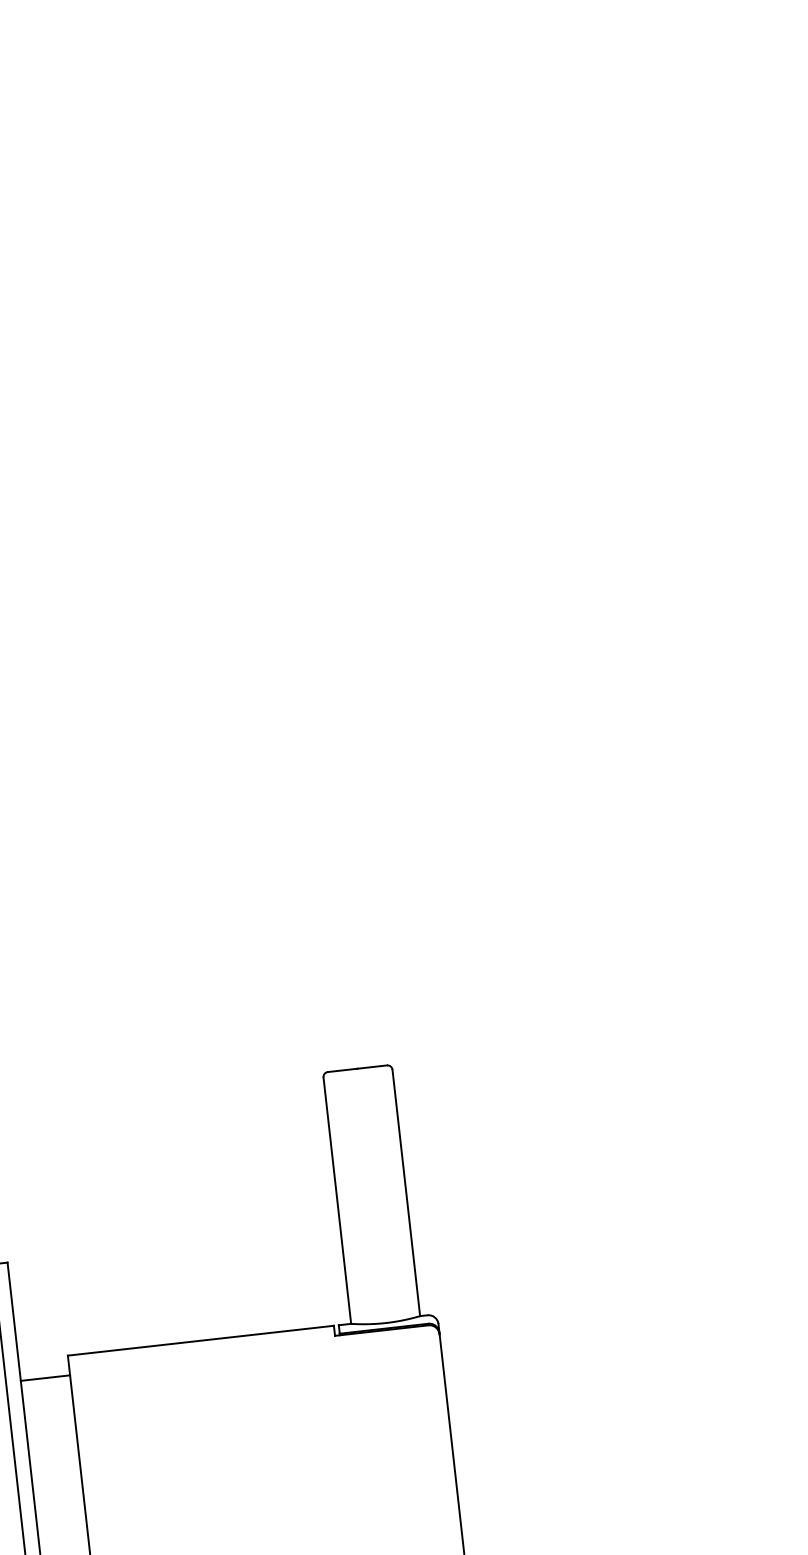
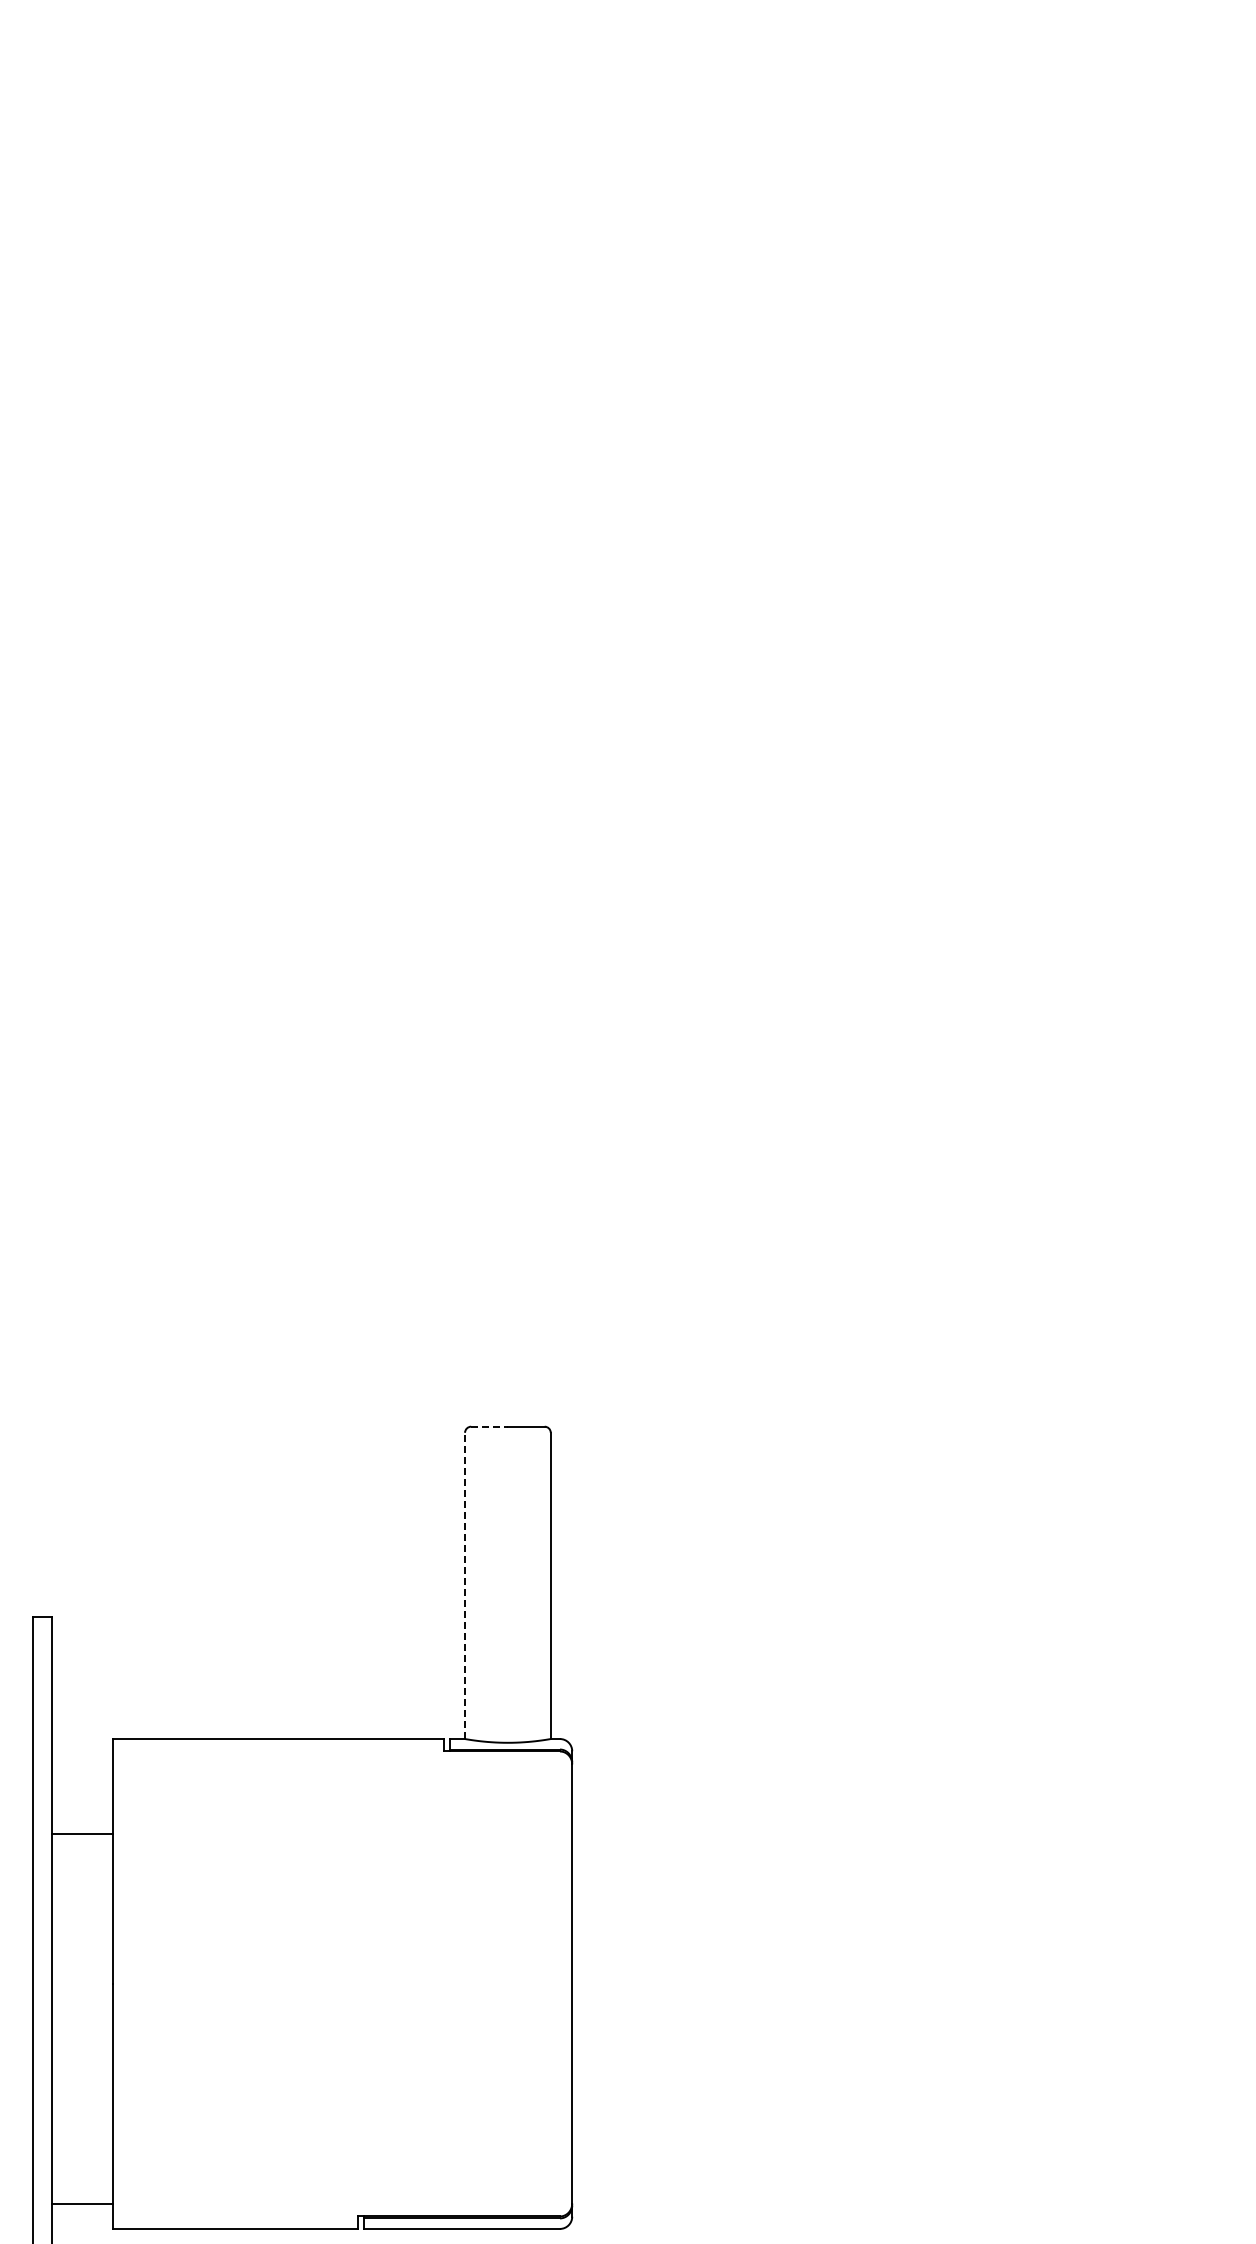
line: (343, 1070) -> (490, 1426), solid -> dashed
line: (337, 1200) -> (465, 1585), solid -> dashed
line: (44, 1378) -> (81, 1833), moved

